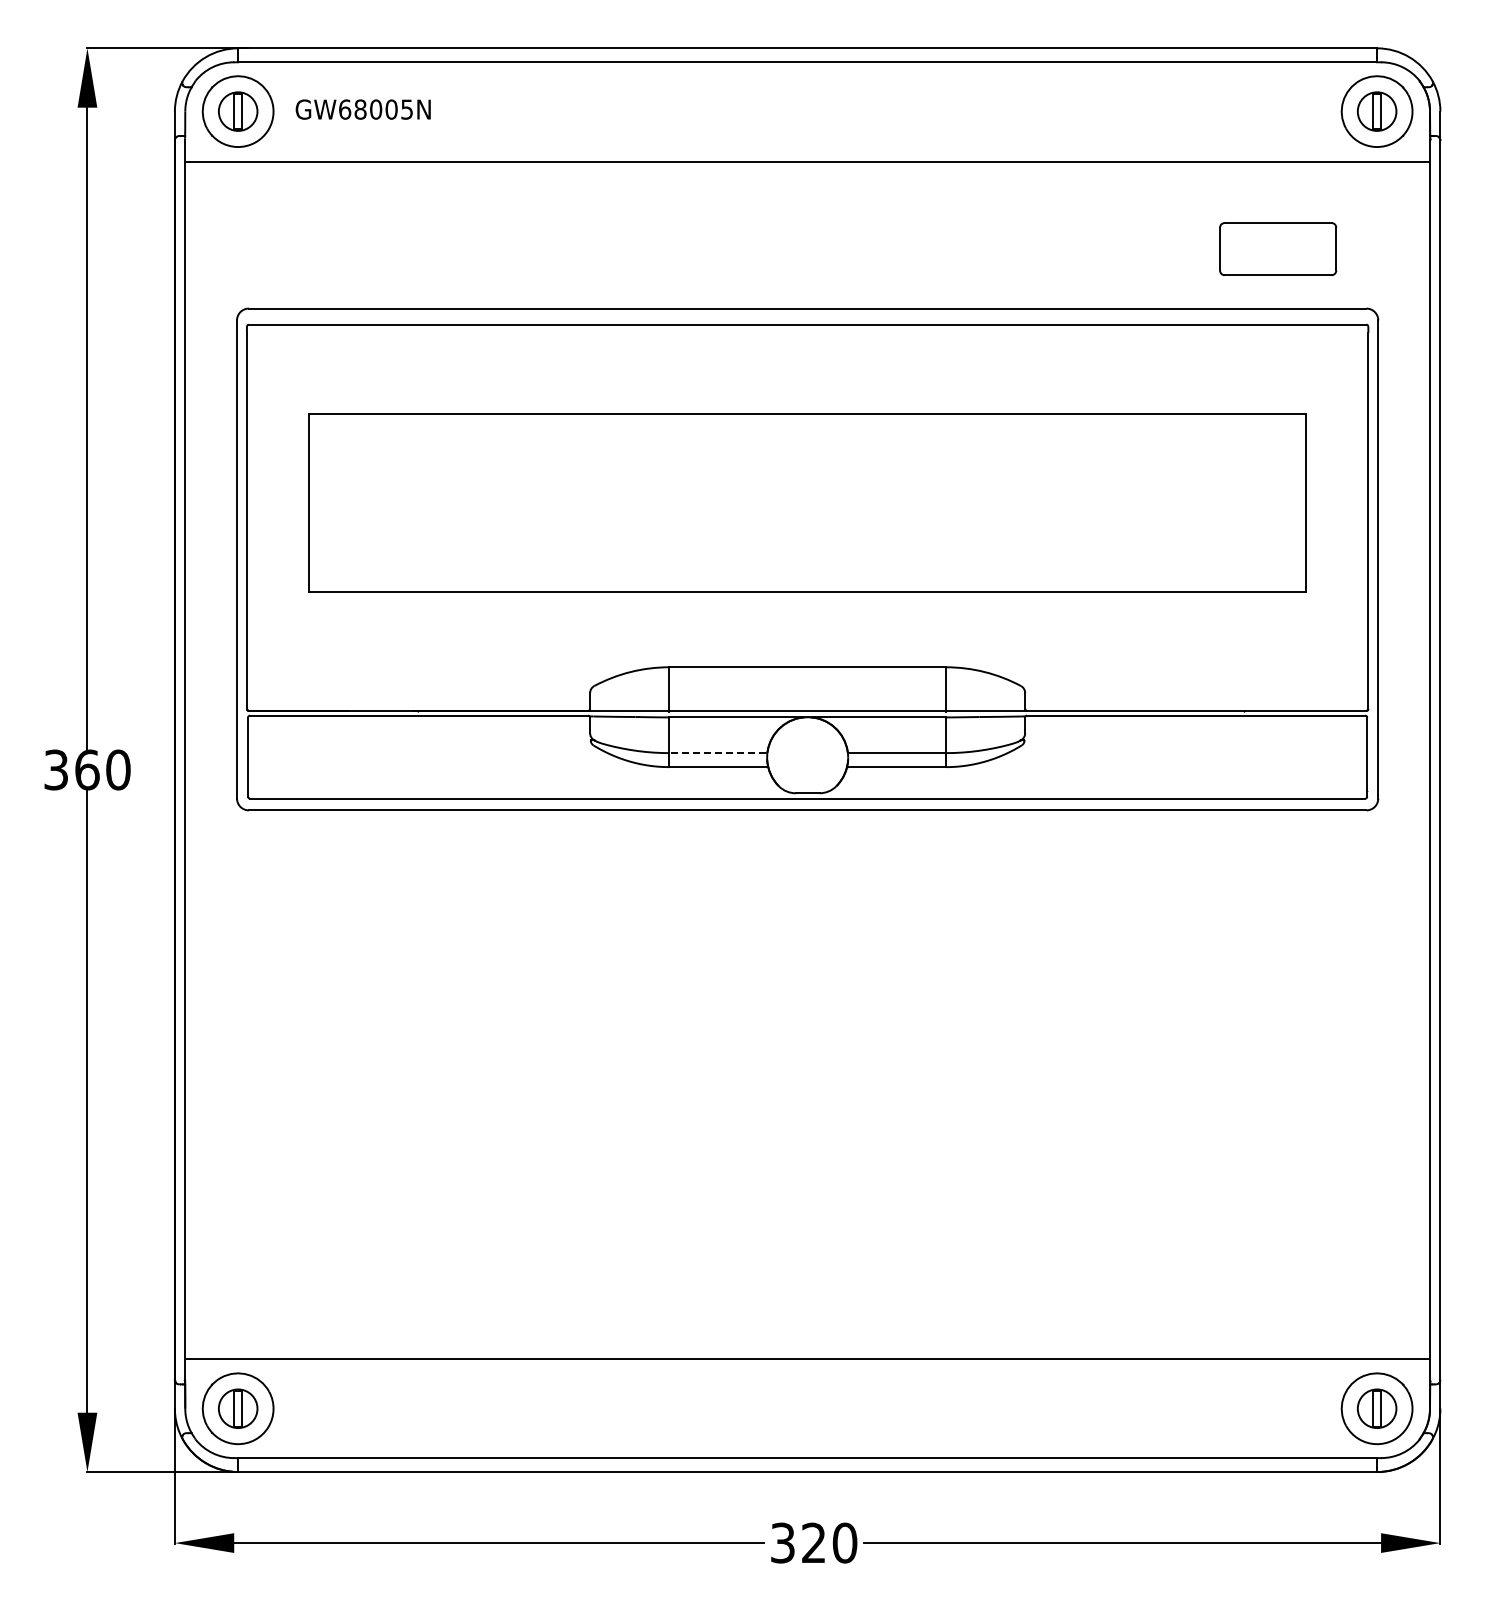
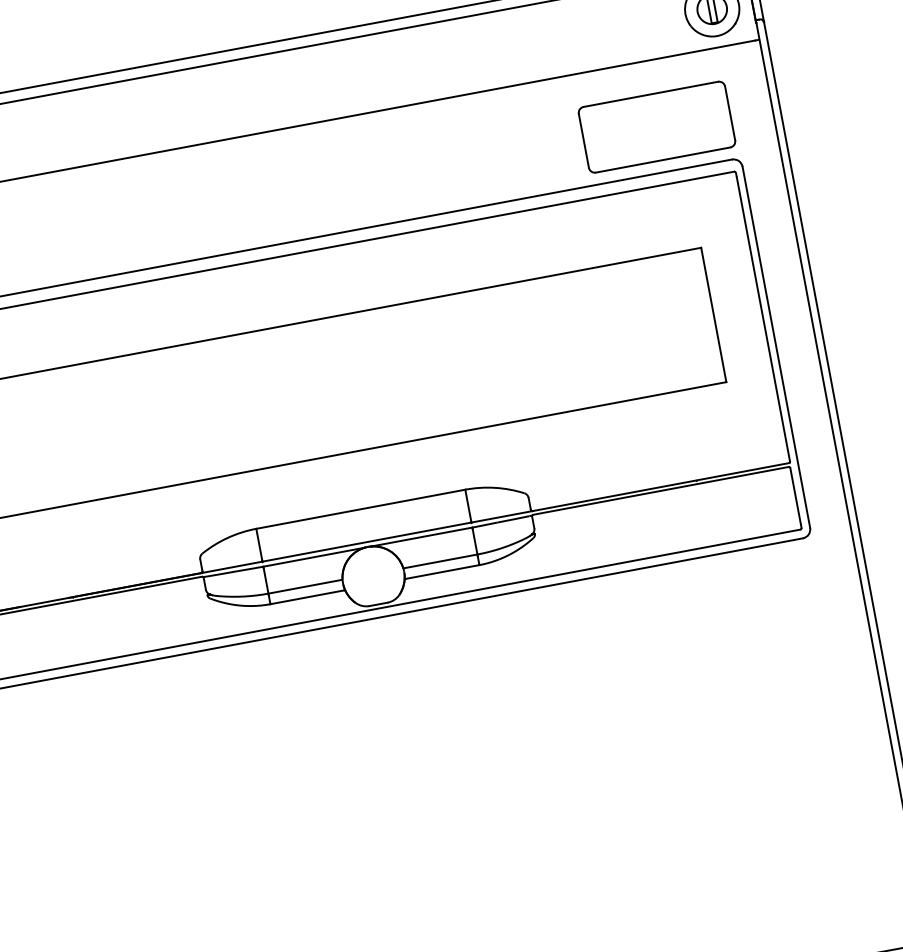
part: (1277, 248) -> (656, 126), size x1.67
line: (717, 753) -> (304, 587), dashed -> solid

